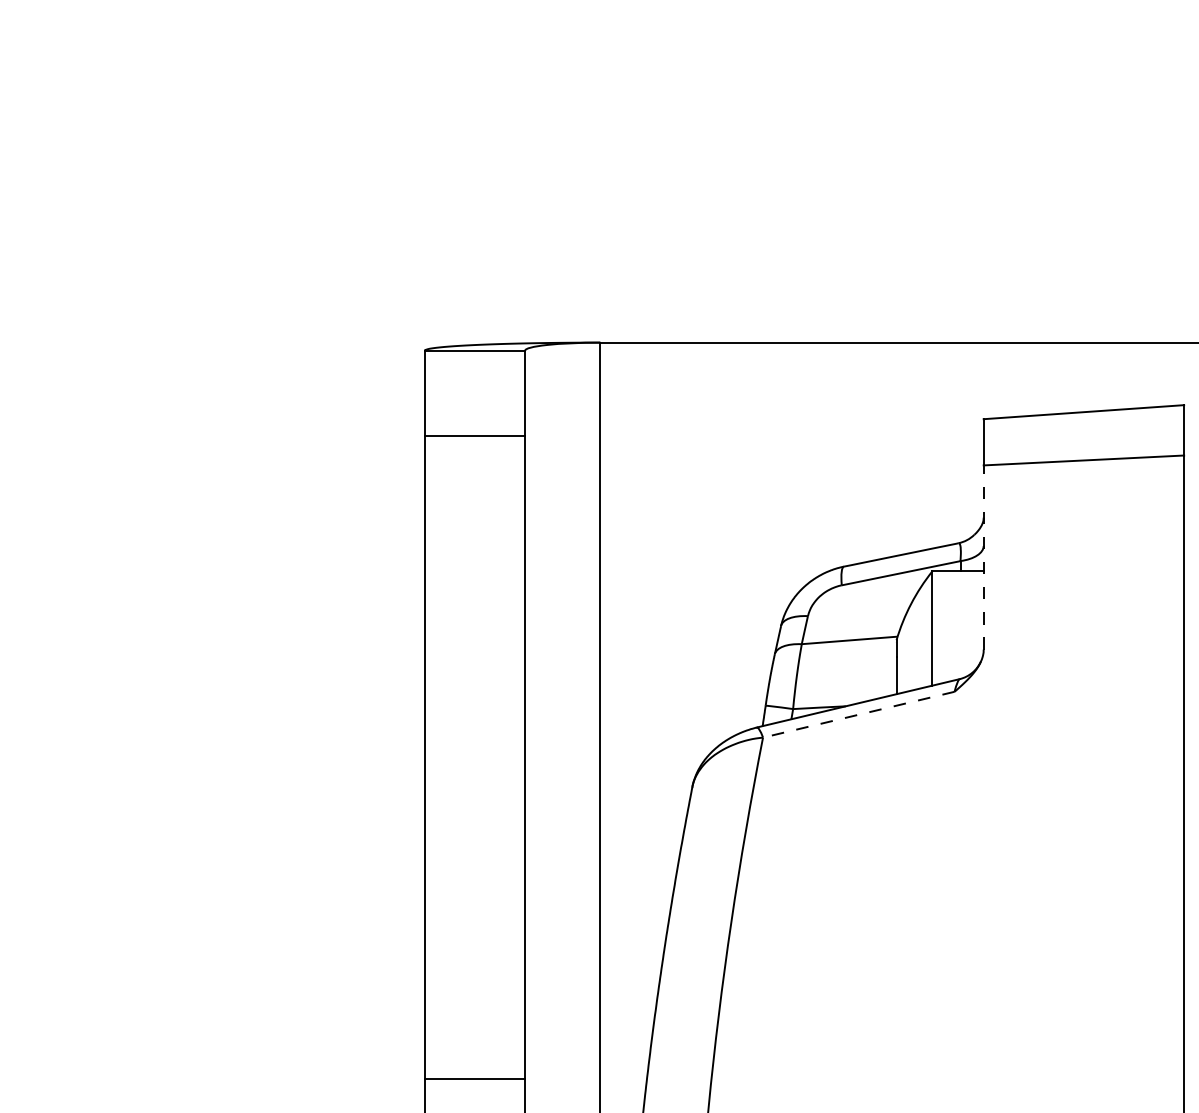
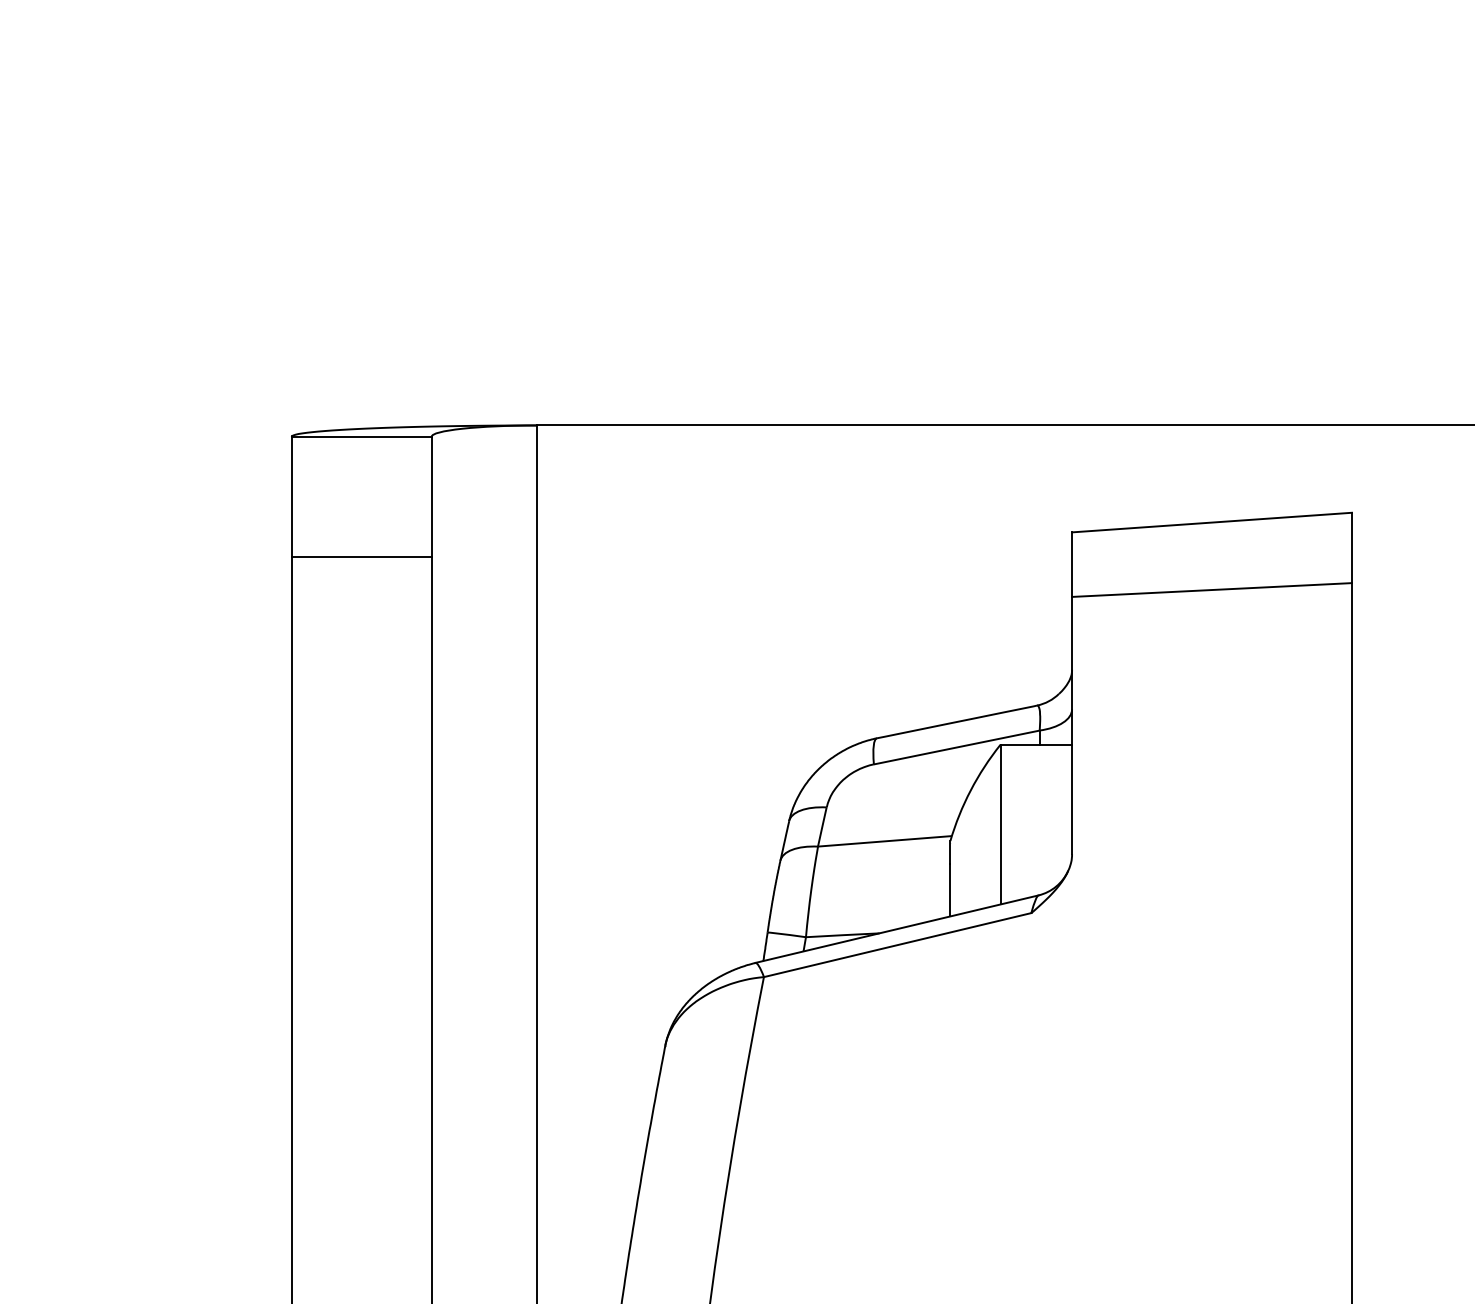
line: (983, 557) -> (1071, 725), dashed -> solid
line: (858, 714) -> (897, 944), dashed -> solid

